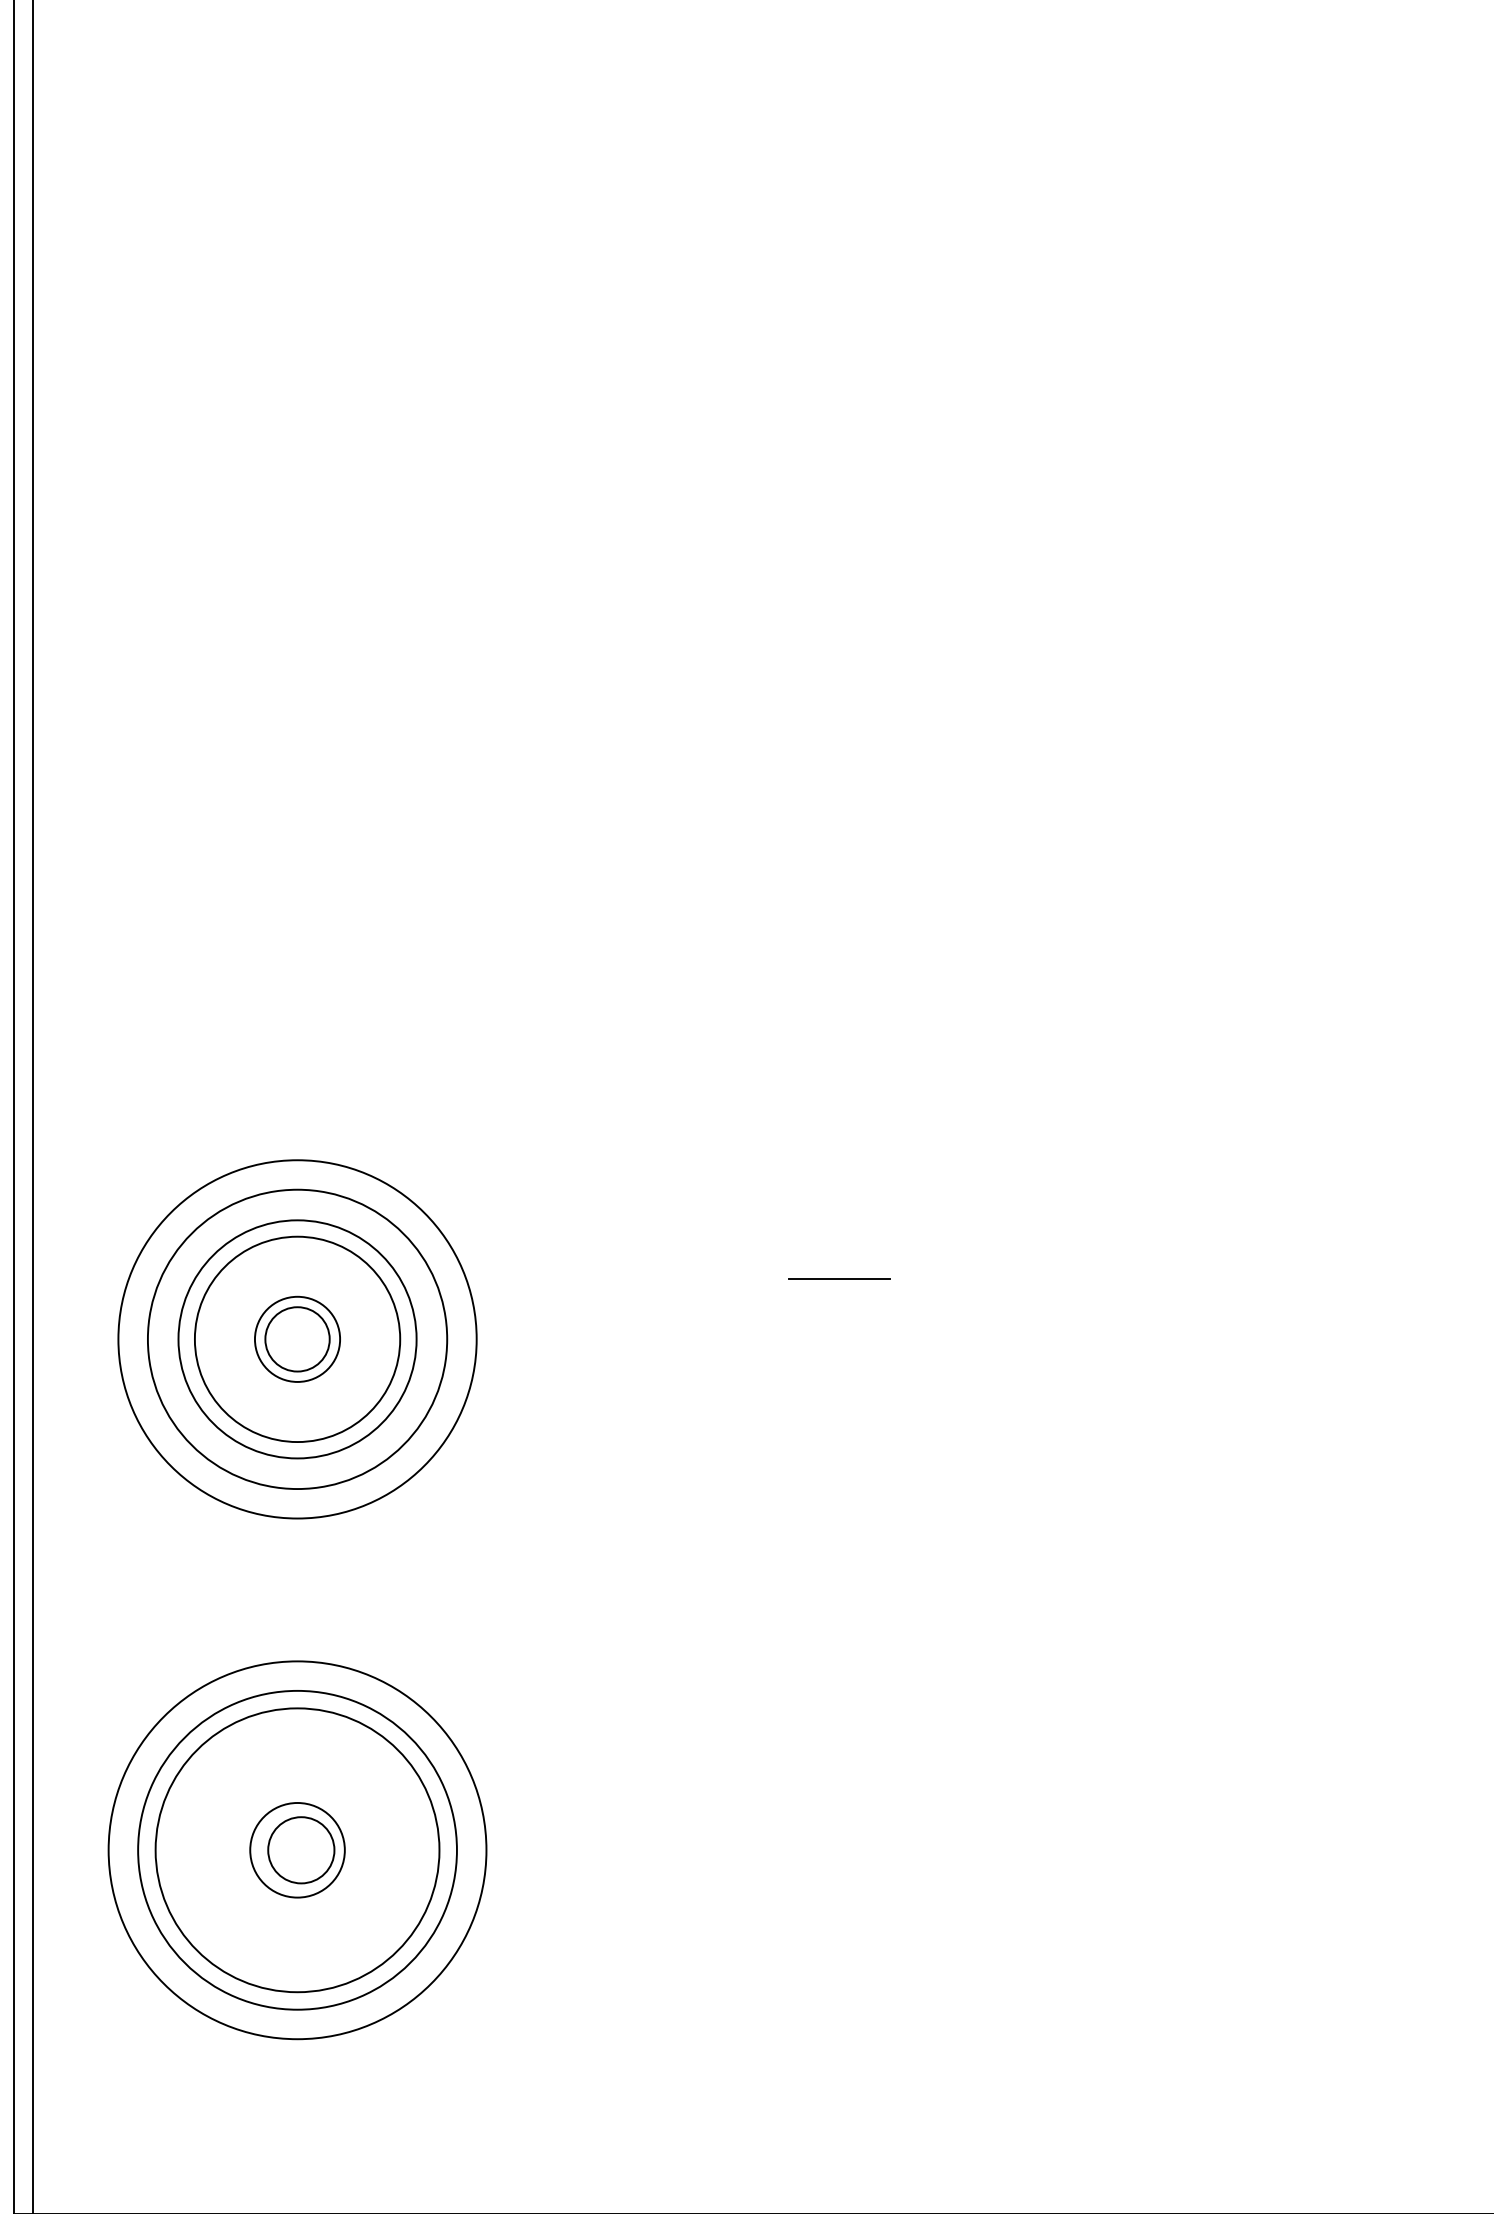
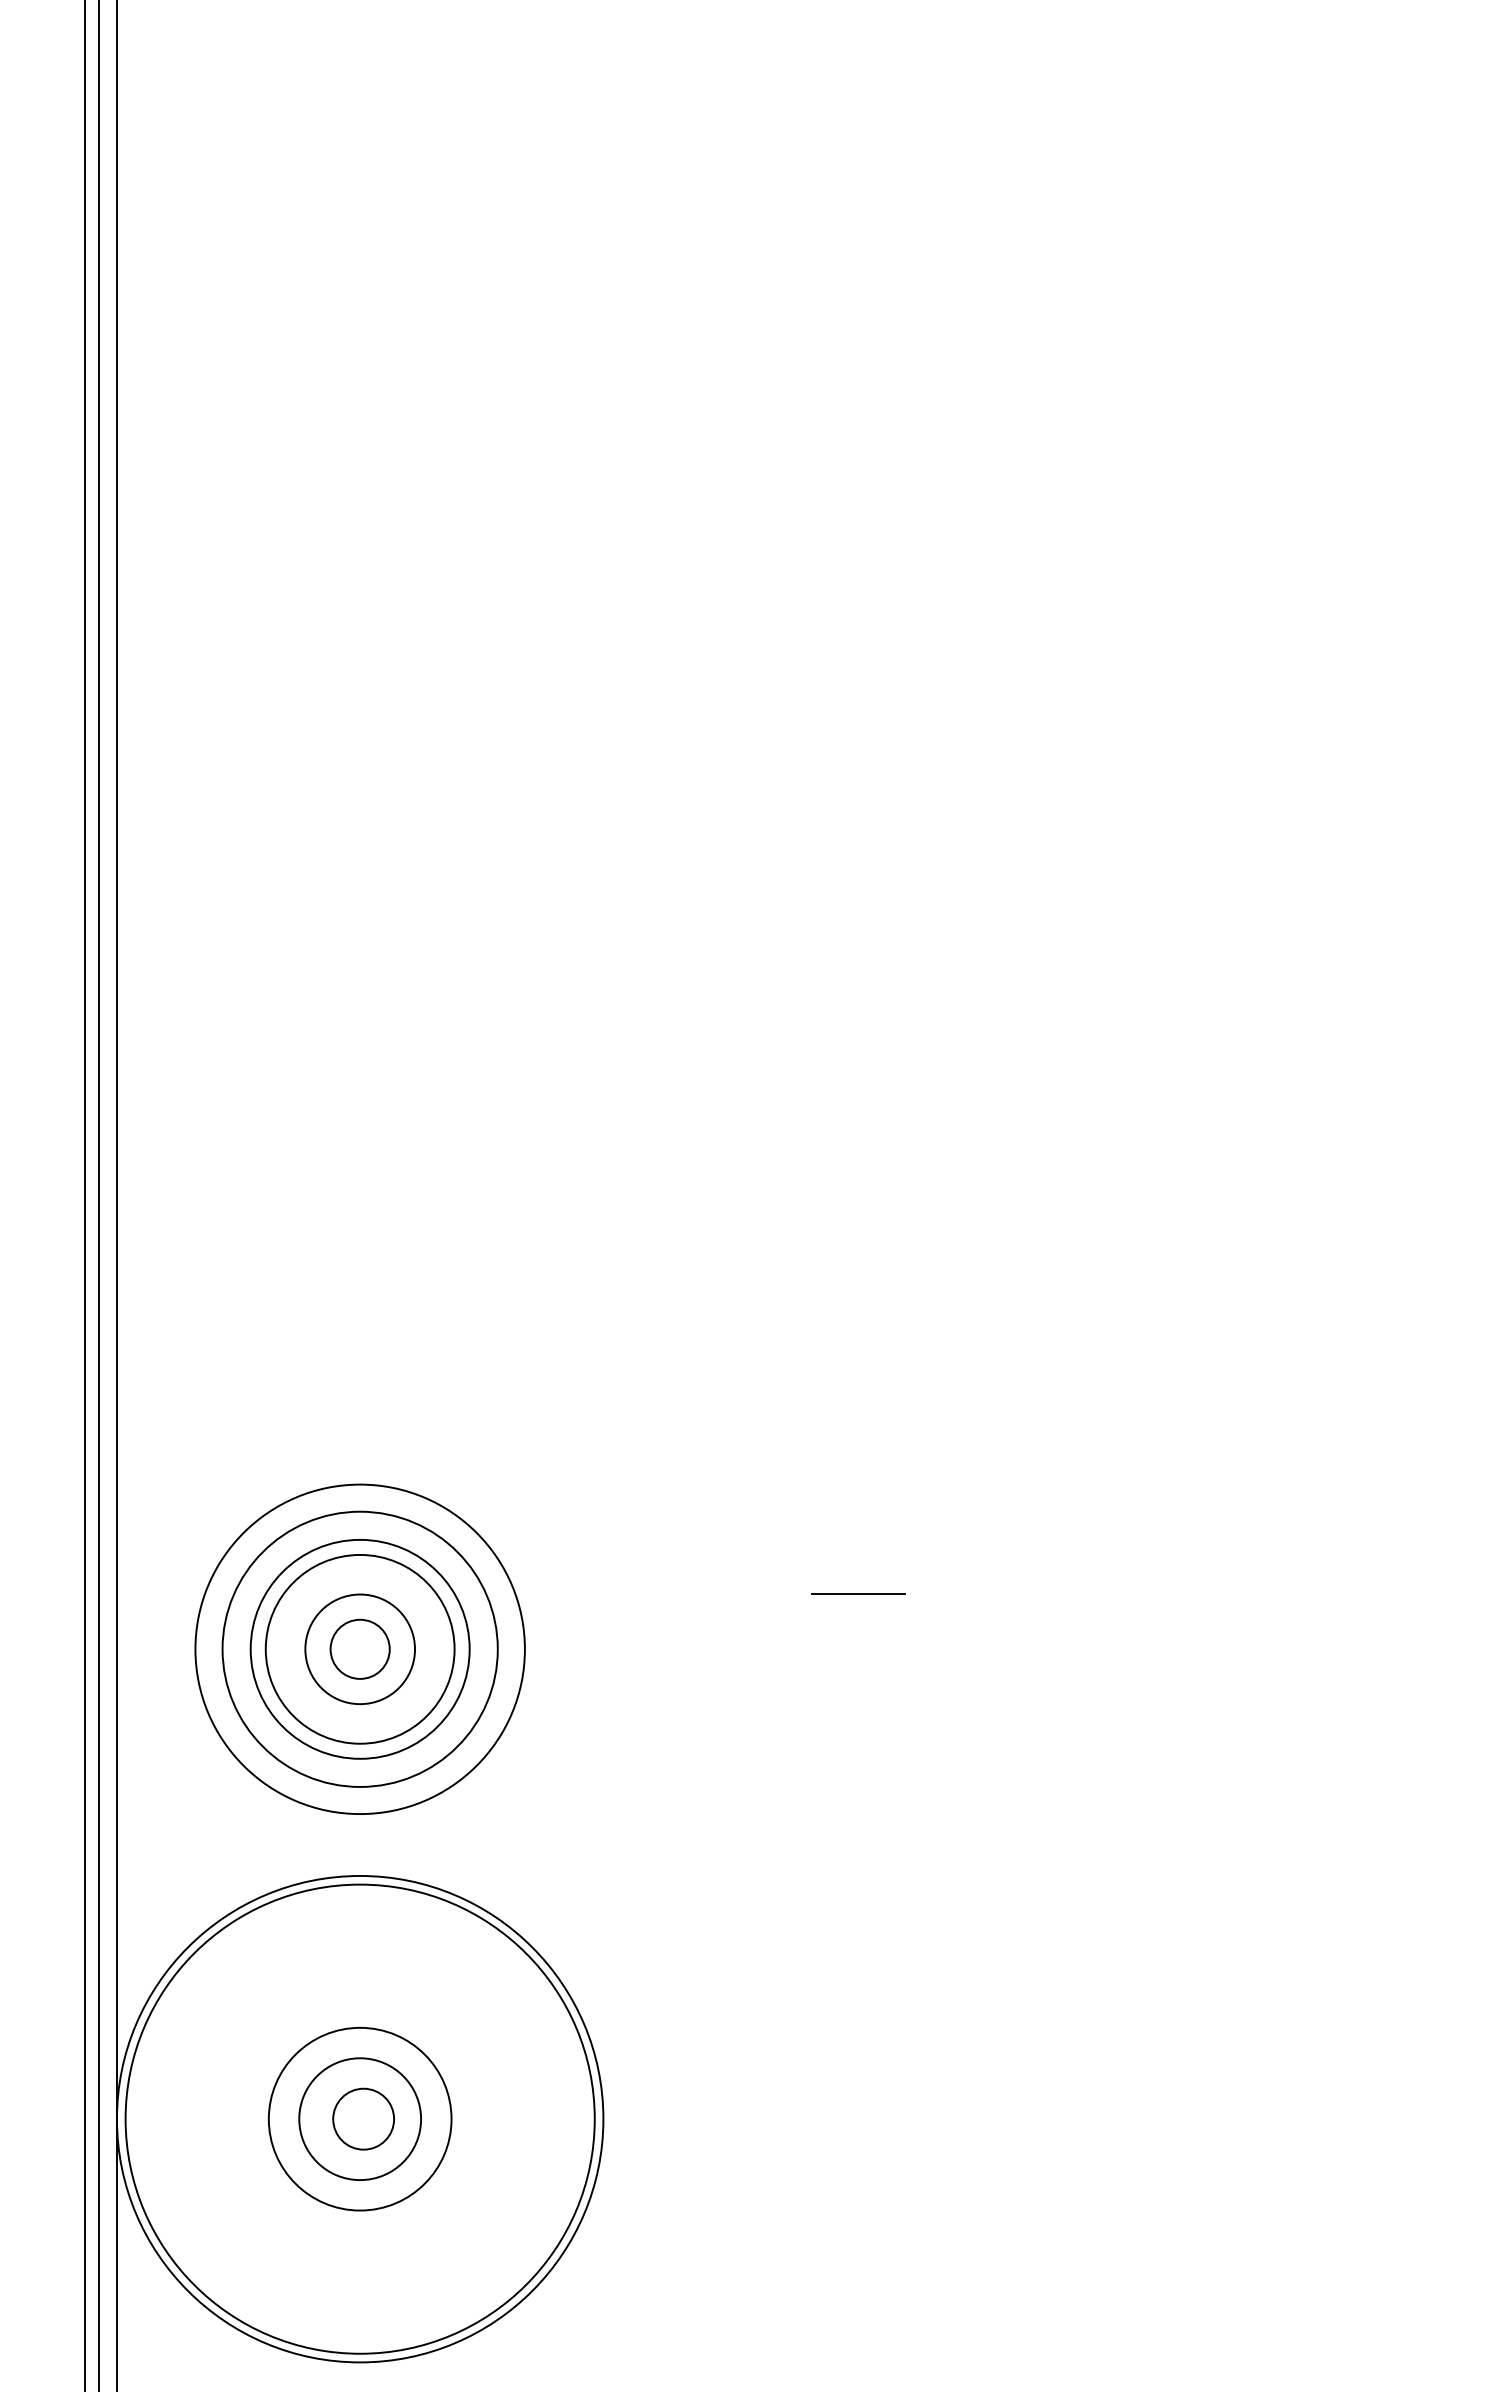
circle: (297, 1339) -> (360, 1649), size x1.4
circle: (296, 1849) -> (359, 2118), size x0.7
circle: (296, 1849) -> (359, 2118), size x1.4
circle: (296, 1849) -> (359, 2118), size x1.4
circle: (296, 1849) -> (359, 2118), size x1.6

